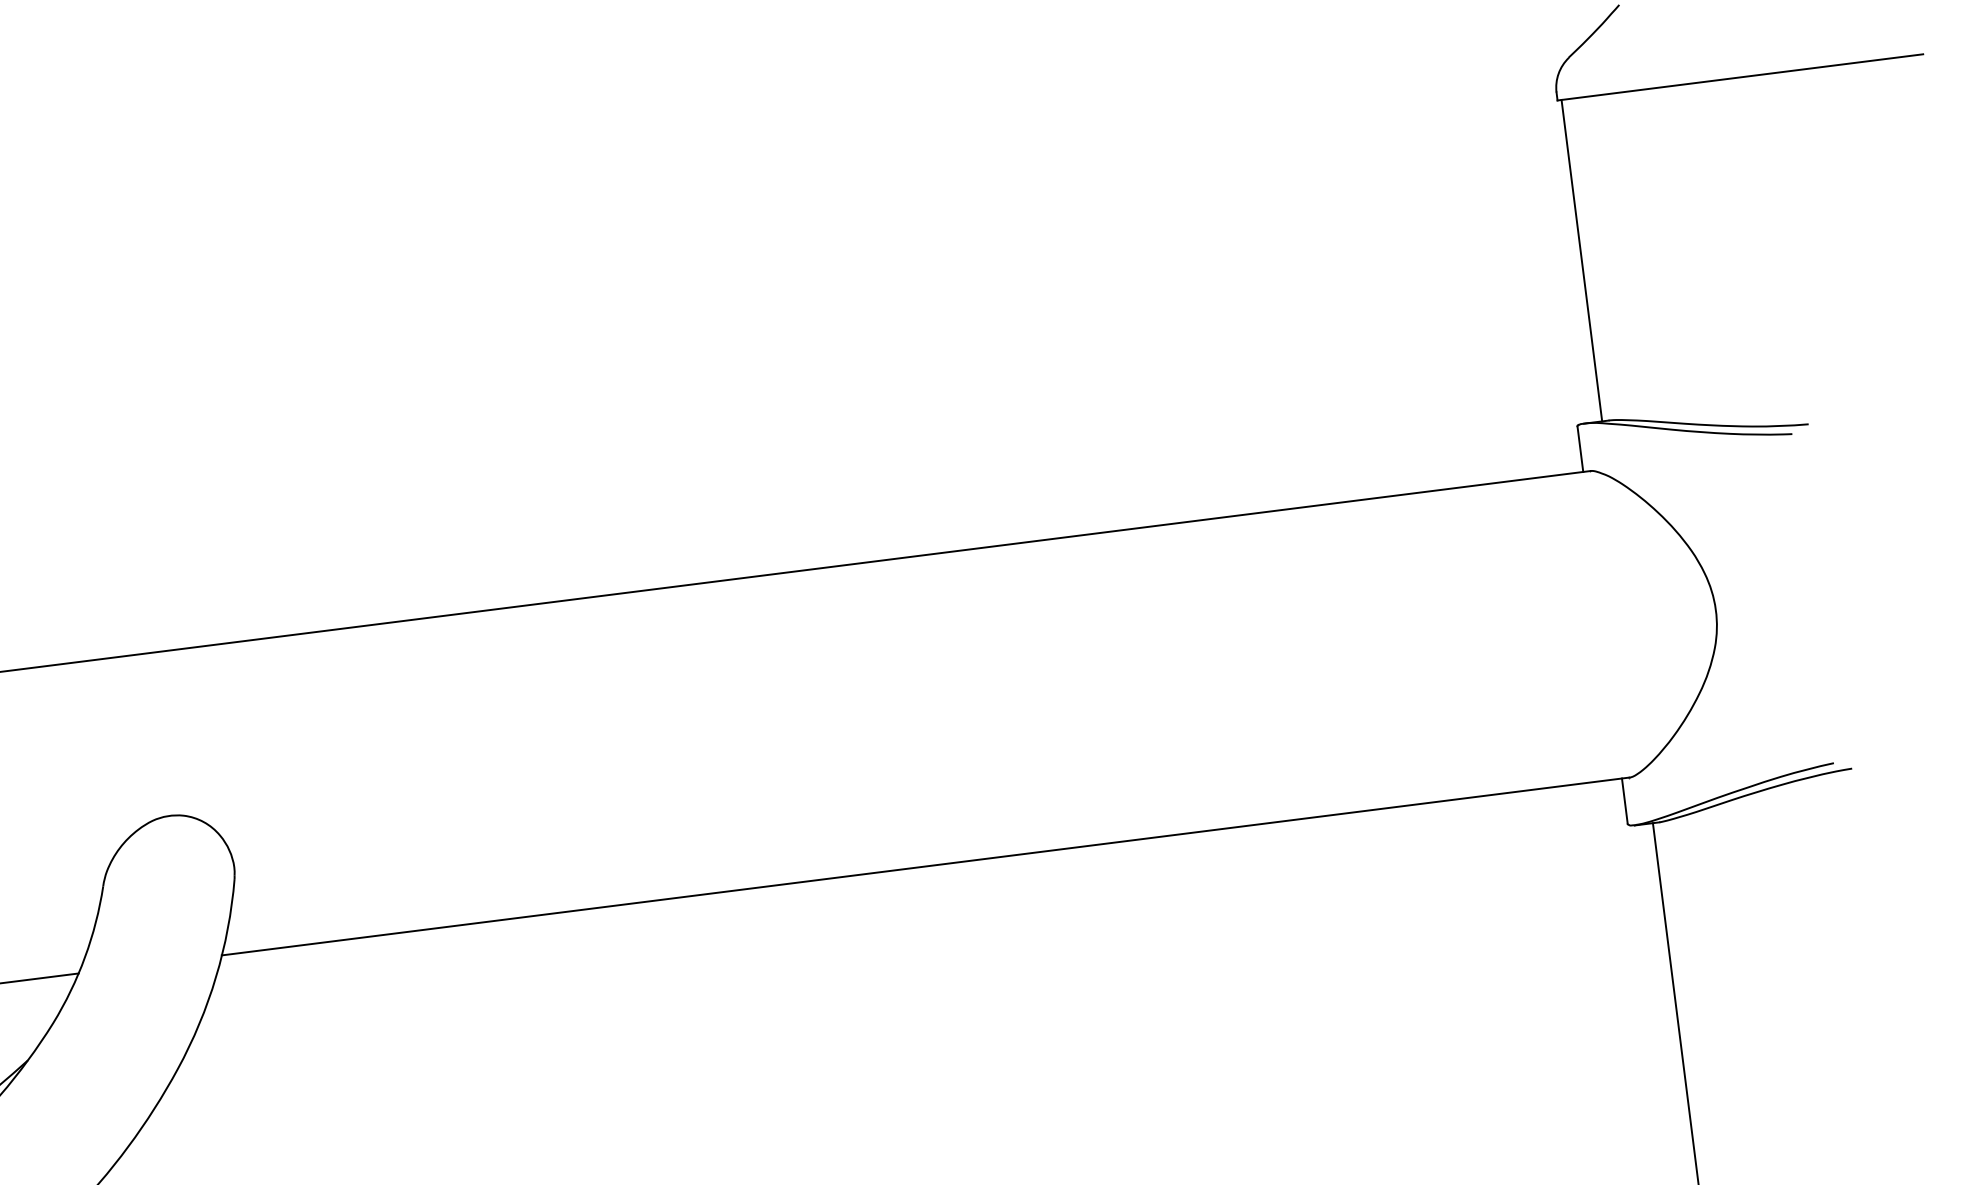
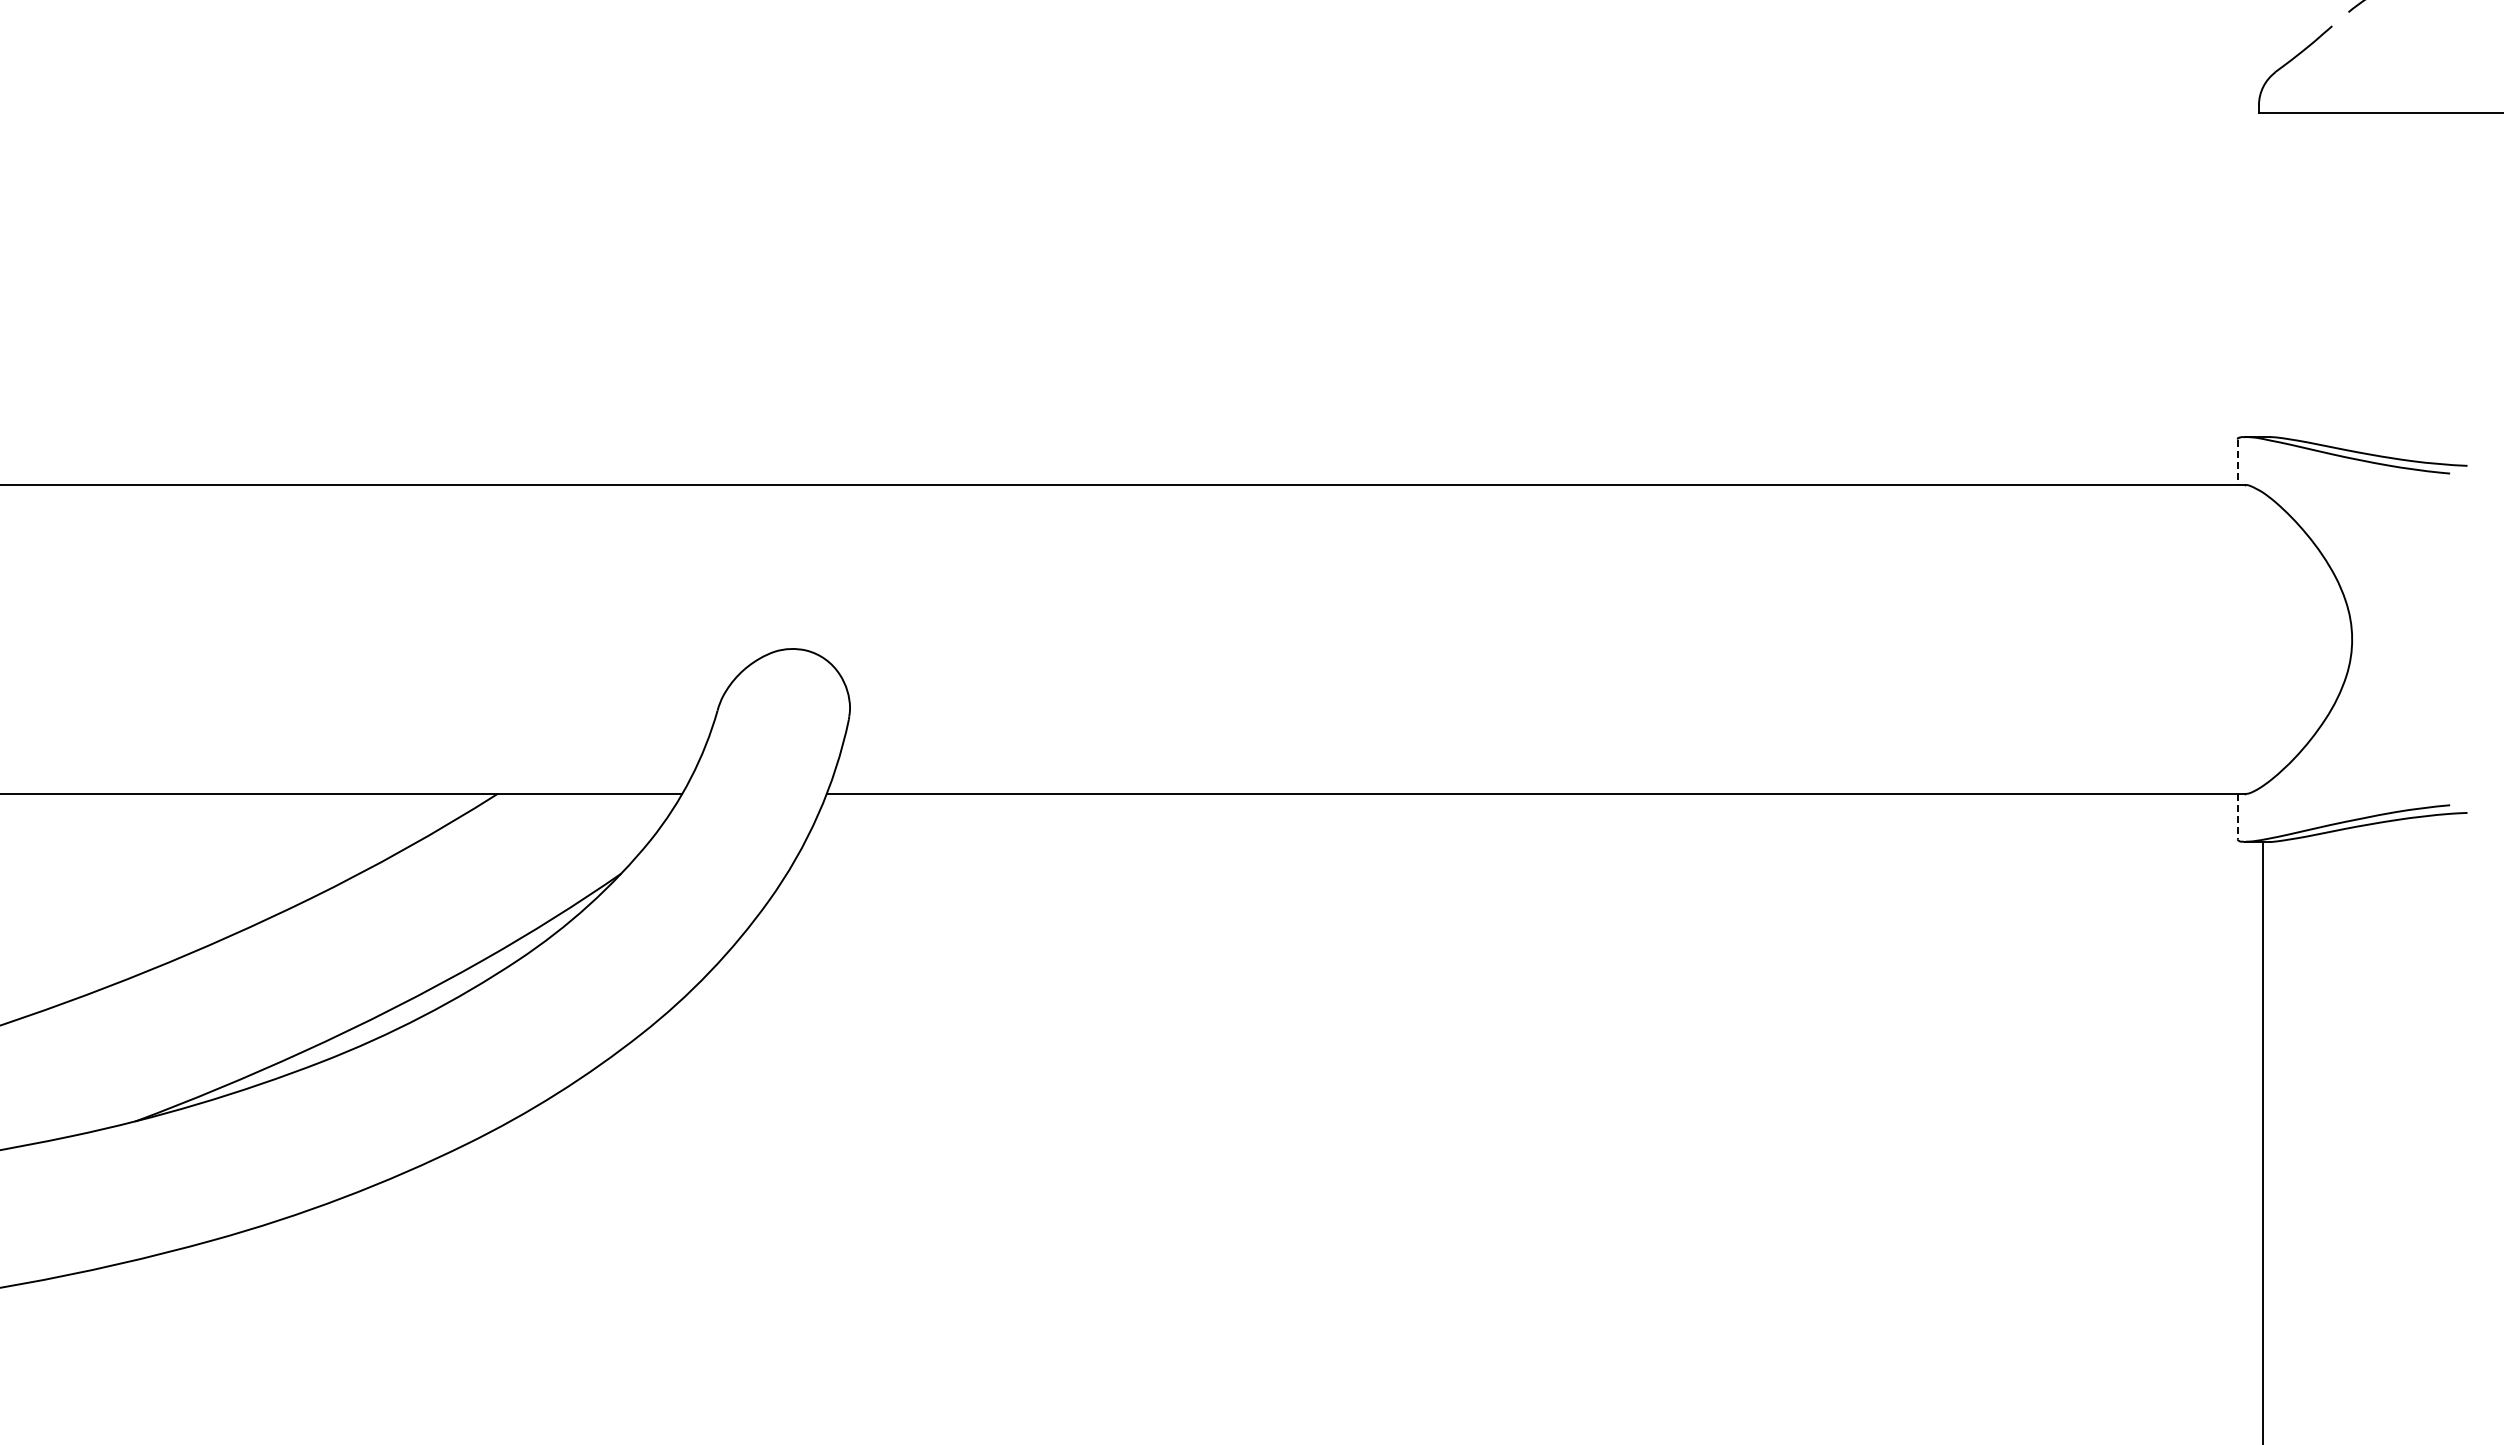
line: (1582, 260) -> (2263, 275), removed
line: (1580, 449) -> (2237, 462), solid -> dashed
line: (1624, 800) -> (2237, 816), solid -> dashed

